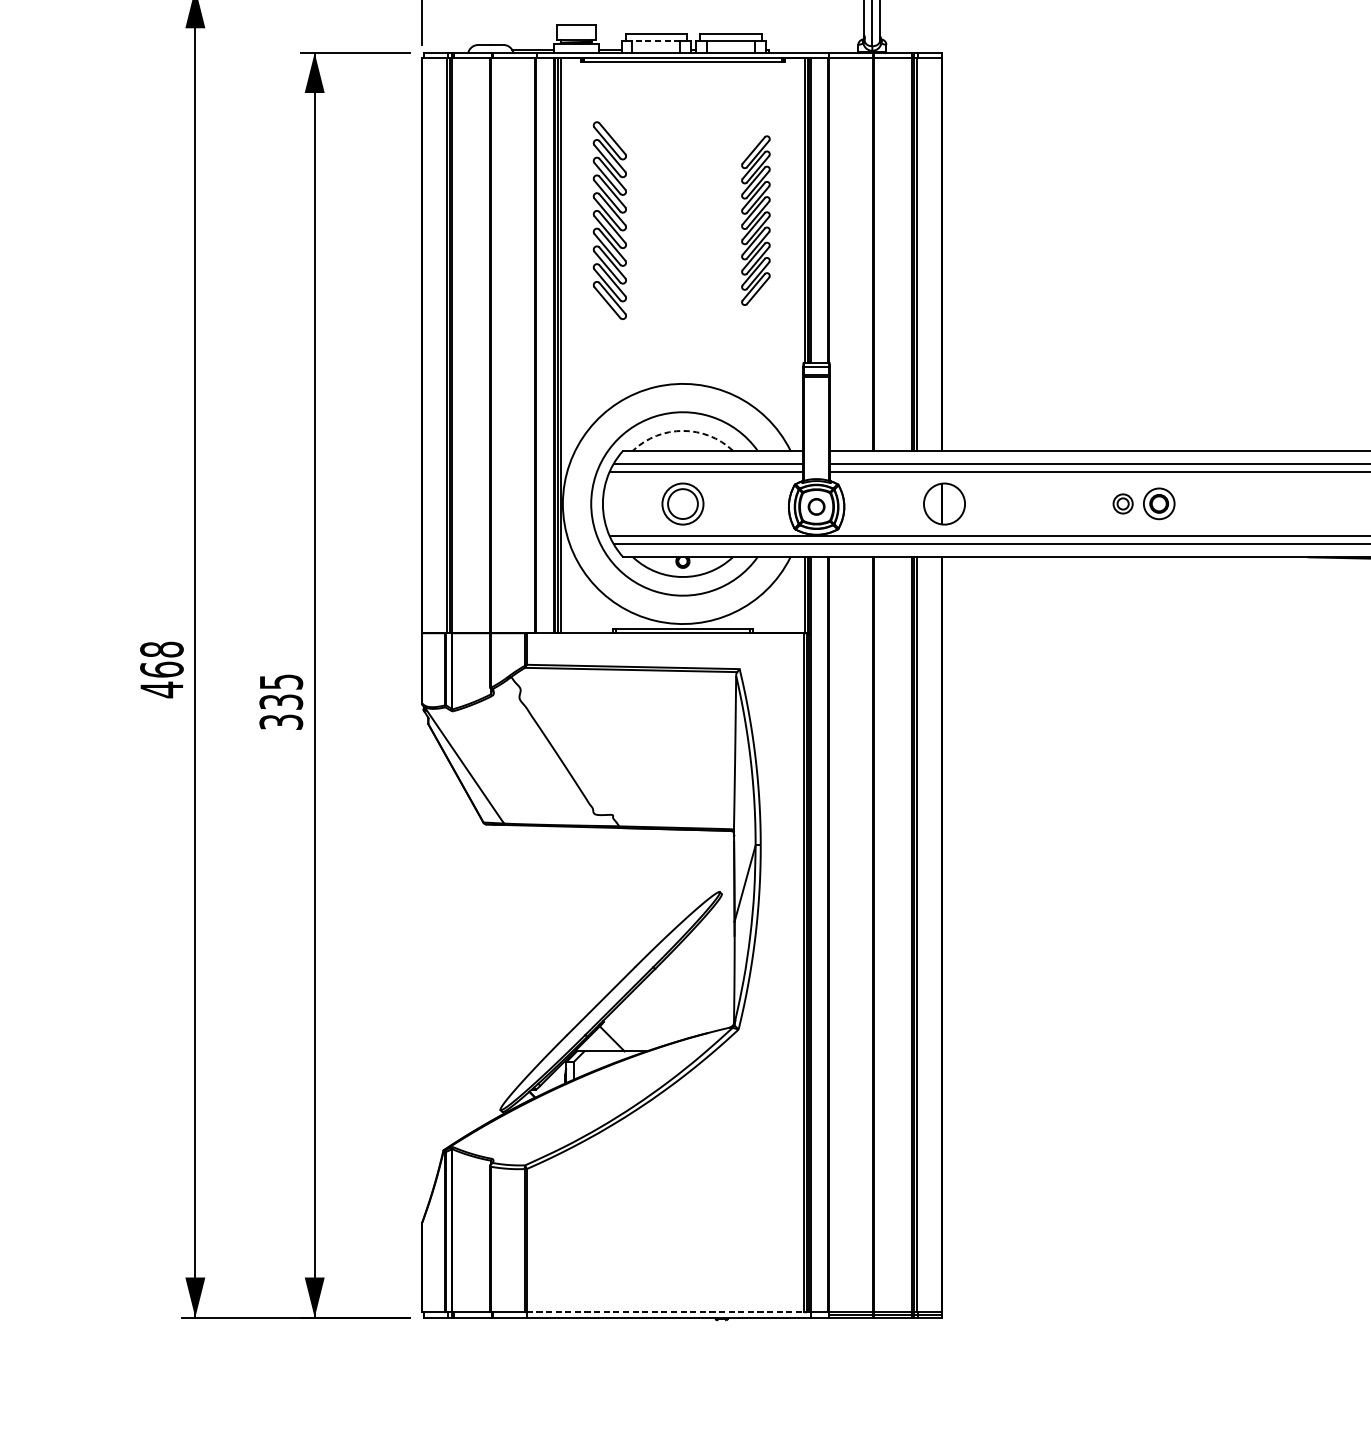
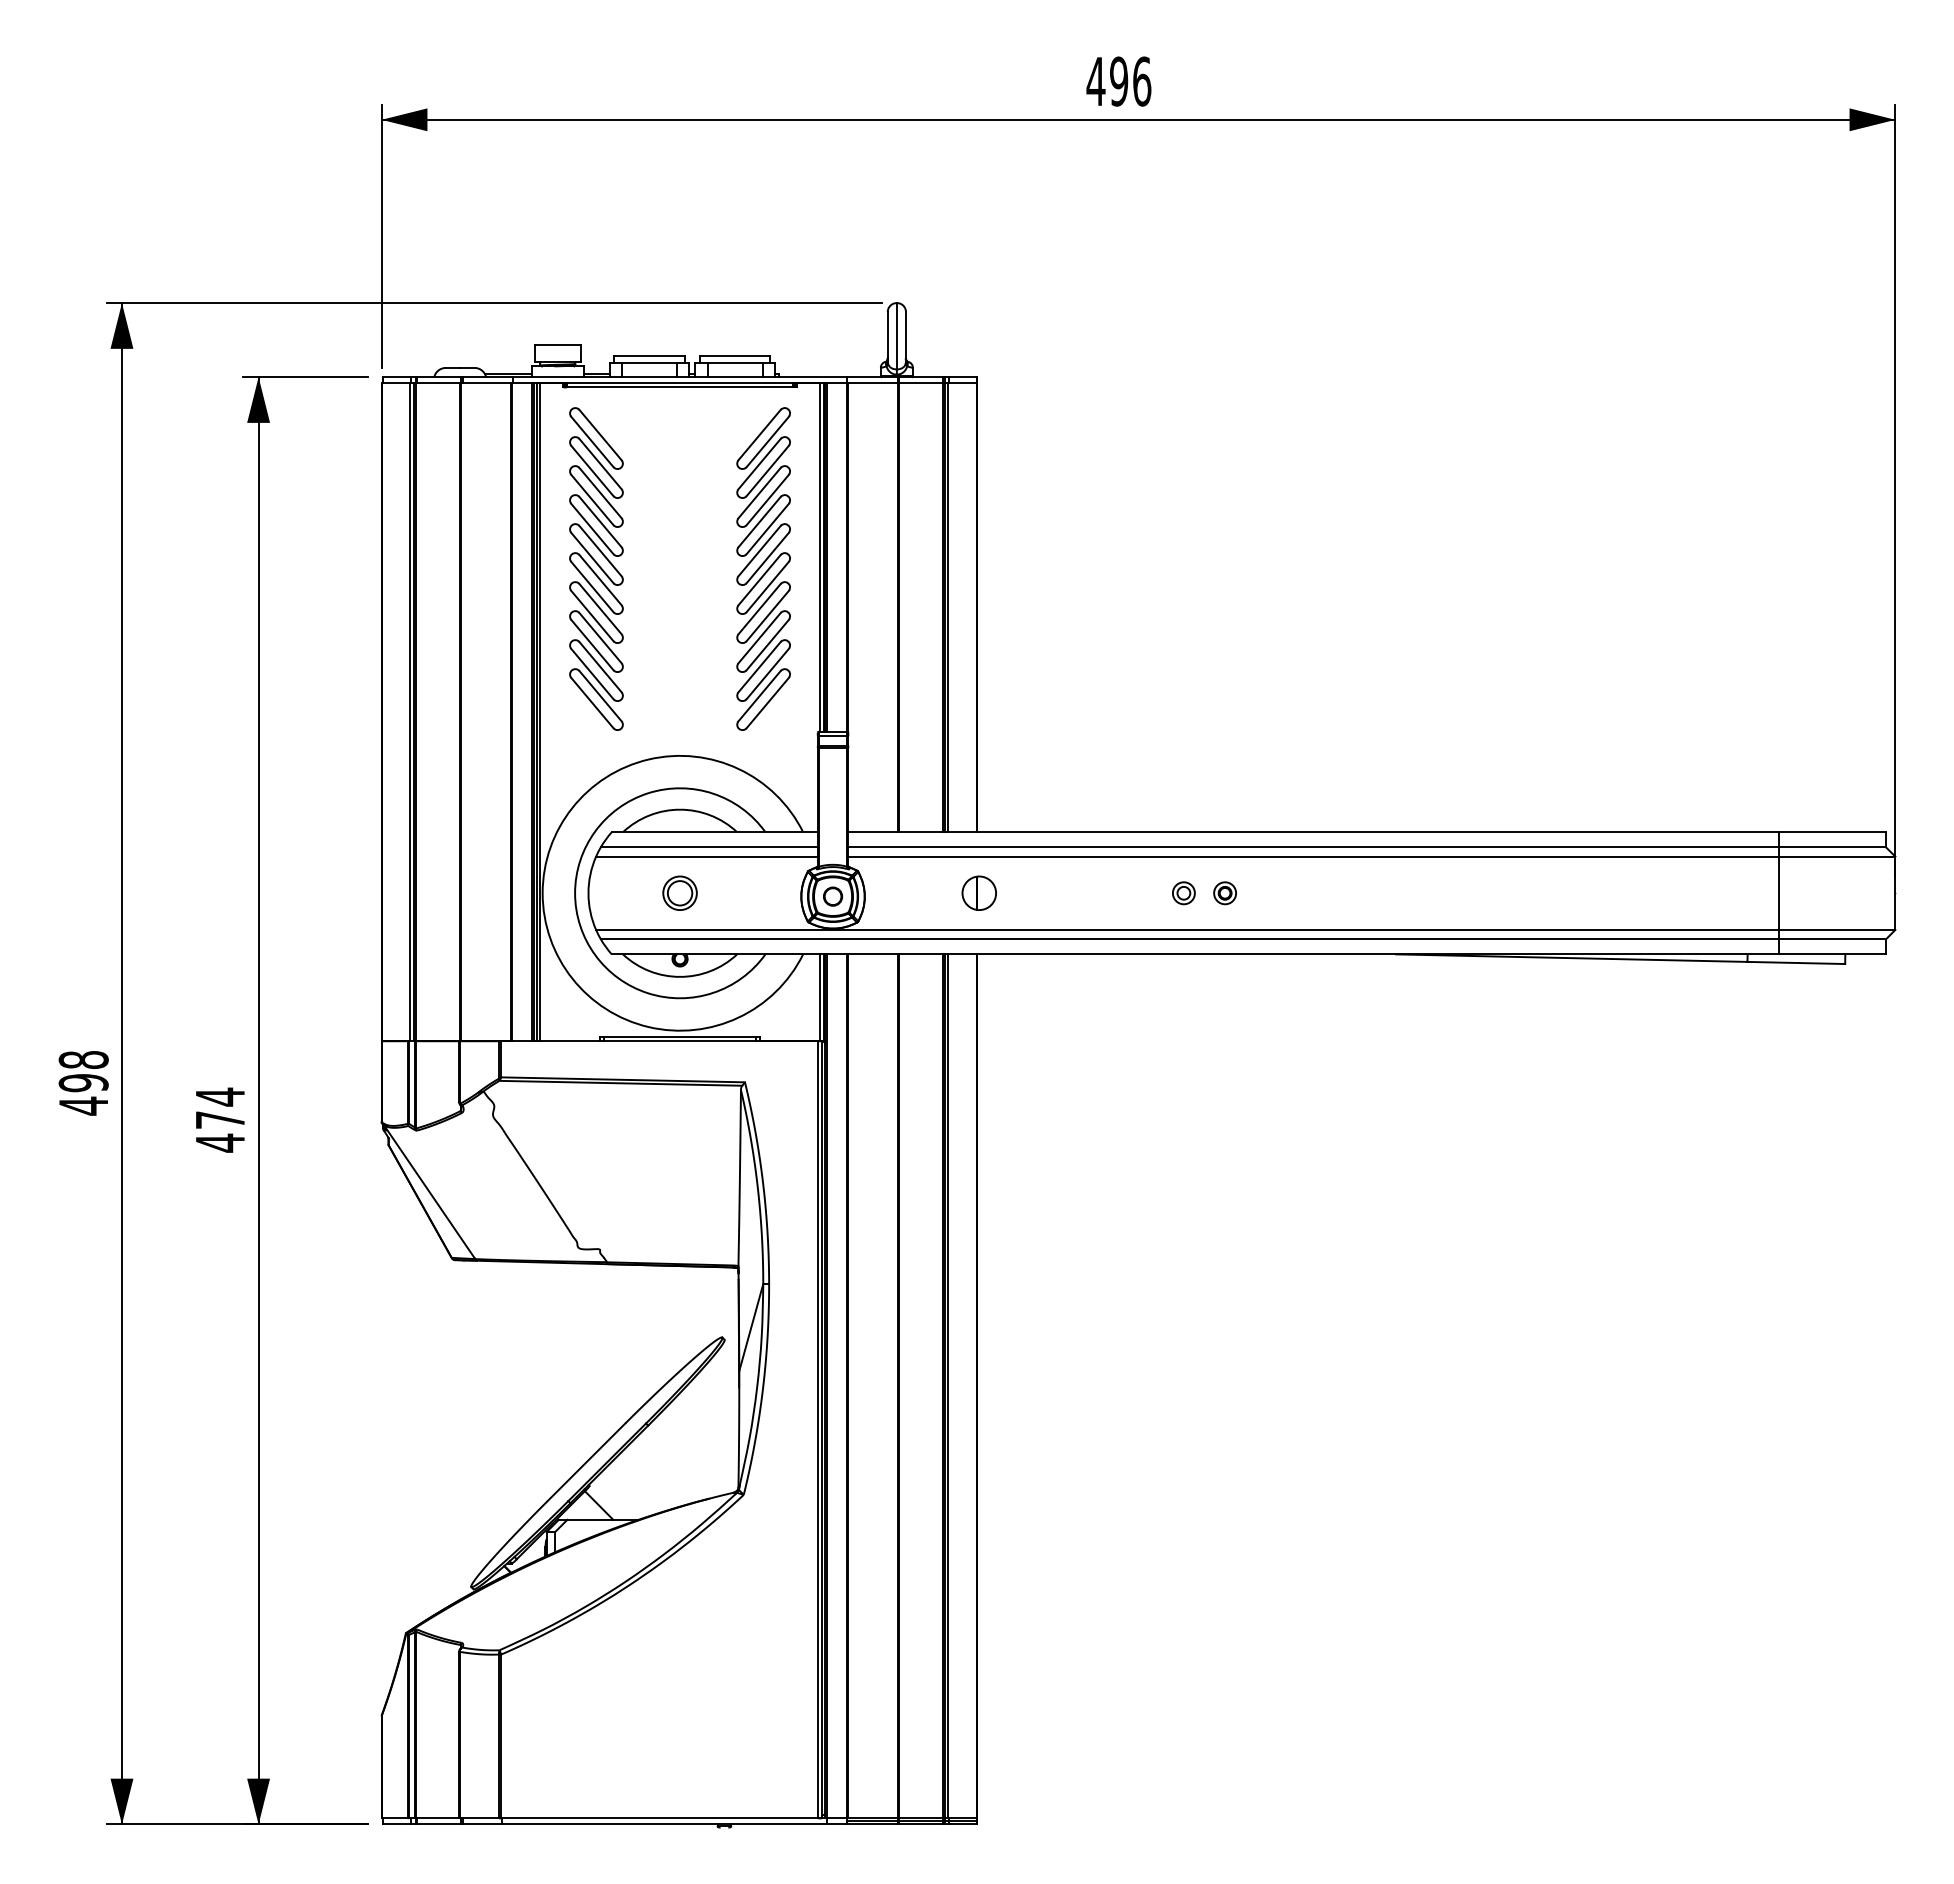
line: (656, 41) -> (649, 363), dashed -> solid
part: (609, 220) -> (596, 568), size x1.43
part: (755, 220) -> (763, 568), size x1.67
arc: (683, 430) -> (680, 809), dashed -> solid
part: (682, 503) -> (679, 892), size x0.71
part: (943, 503) -> (978, 892), size x0.71
part: (1158, 504) -> (1224, 893), size x0.62
text: (161, 669) -> (83, 1082), 468 -> 498
text: (281, 701) -> (220, 1119), 335 -> 474
line: (665, 1312) -> (660, 1818), dashed -> solid

